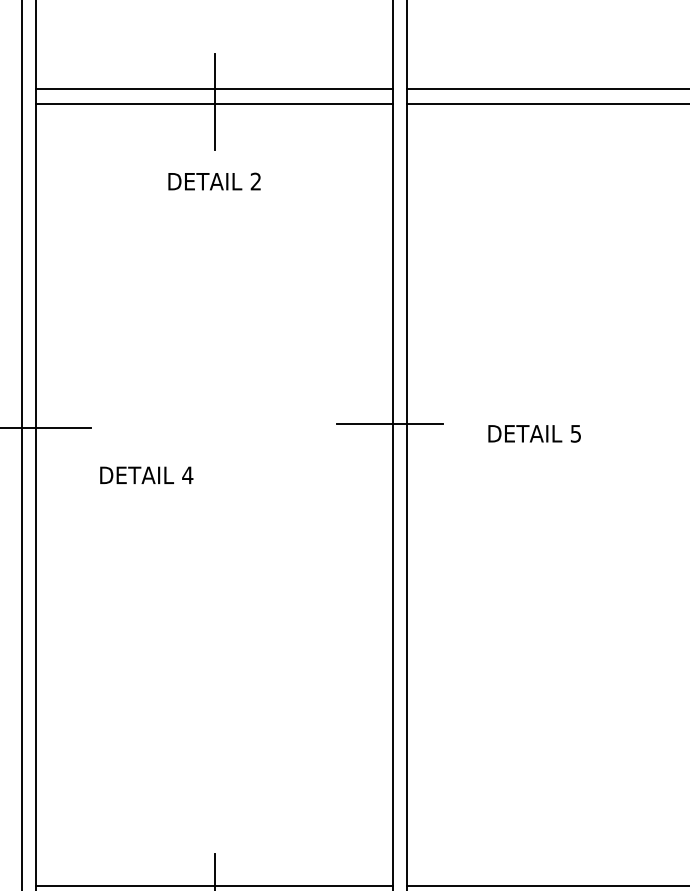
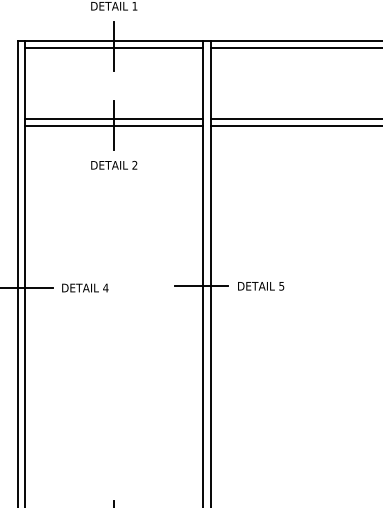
text: (535, 434) -> (261, 286), moved
text: (146, 474) -> (85, 287), moved

